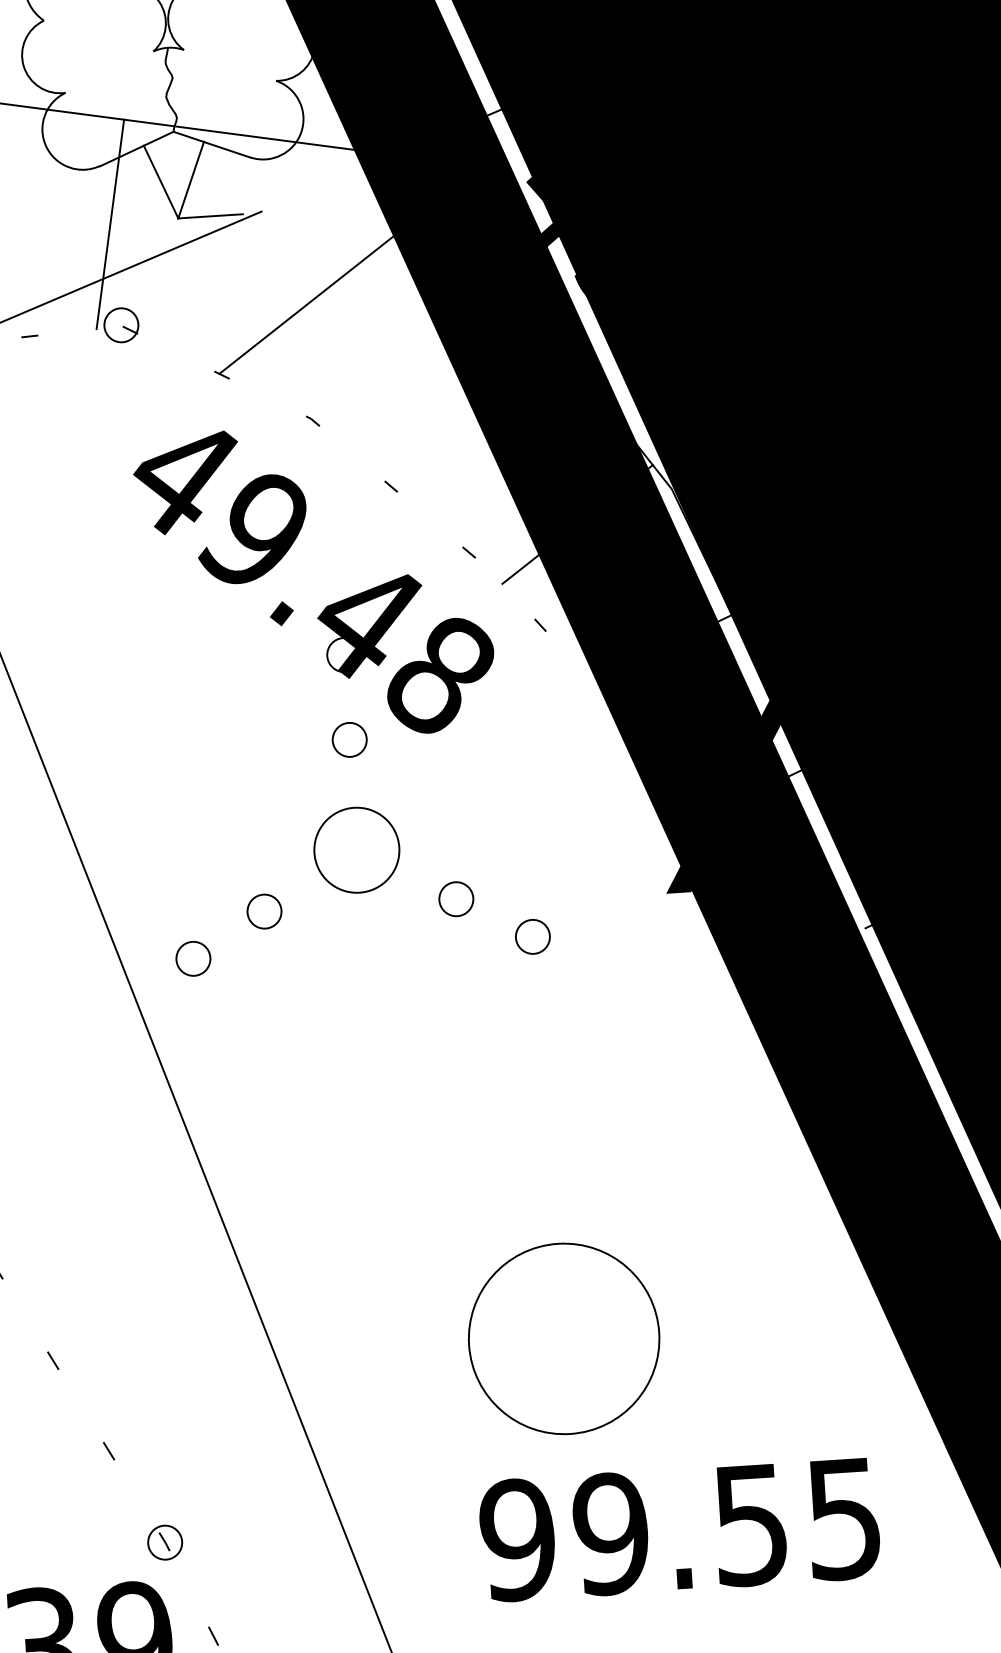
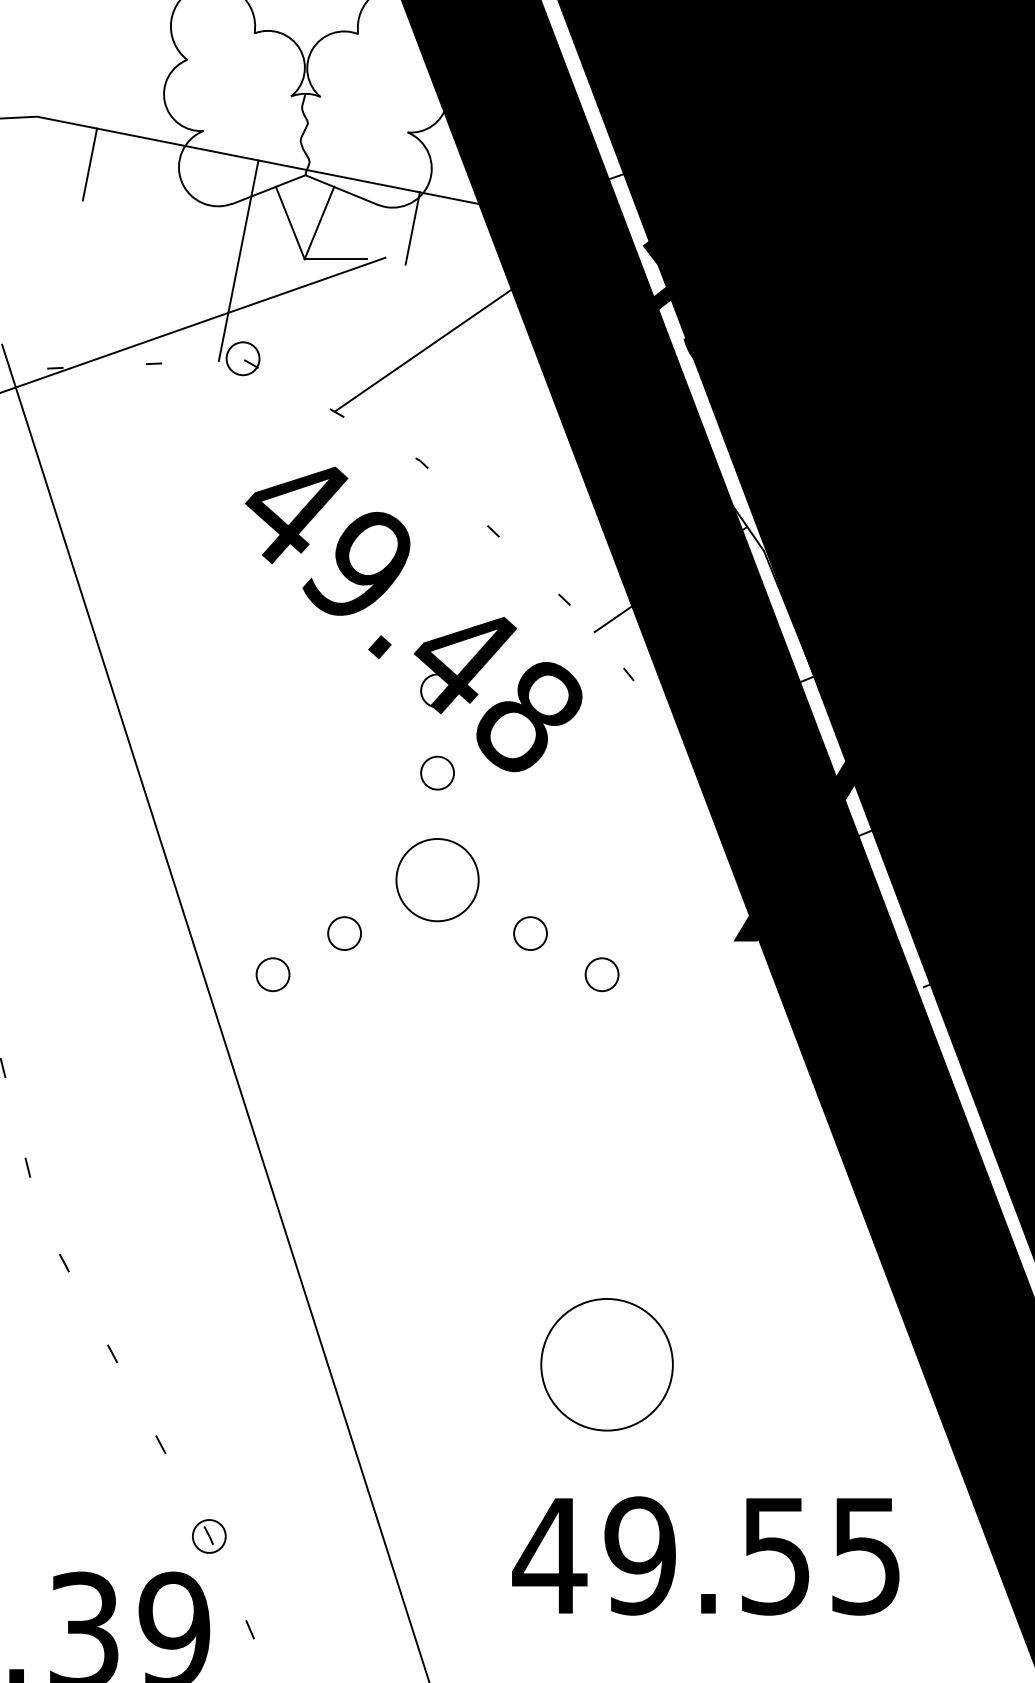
line: (287, 179) -> (412, 228), added
part: (563, 1338) -> (606, 1364), size x0.71
text: (517, 1539) -> (549, 1555), 99.55 -> 49.55

